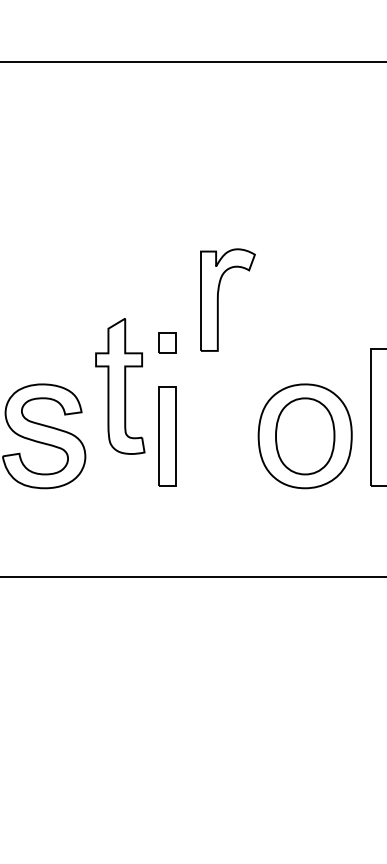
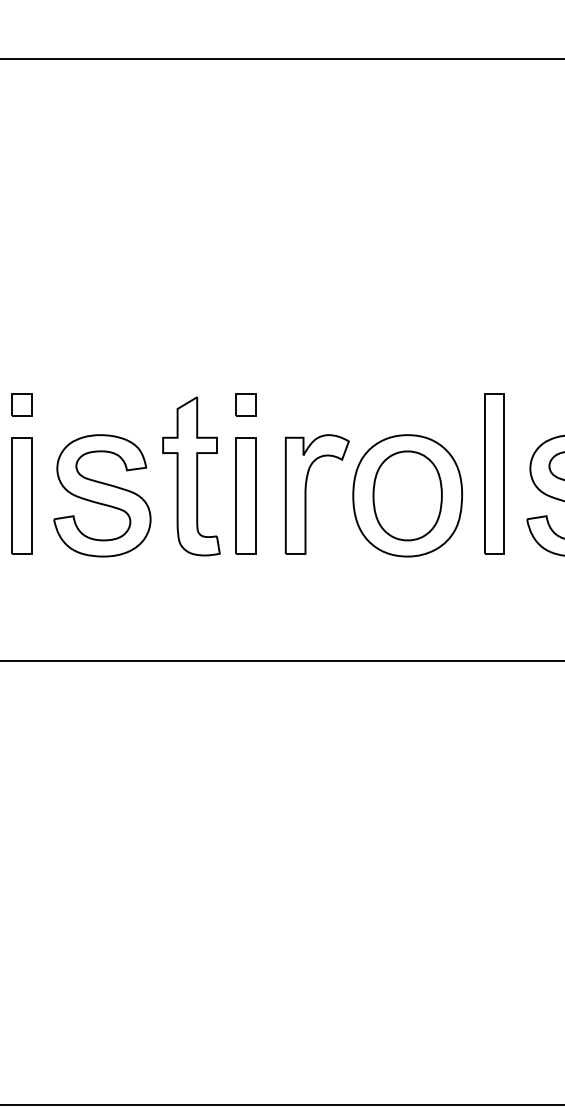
part: (218, 300) -> (306, 494), moved
part: (166, 342) -> (245, 404), moved
part: (120, 386) -> (191, 476), moved

